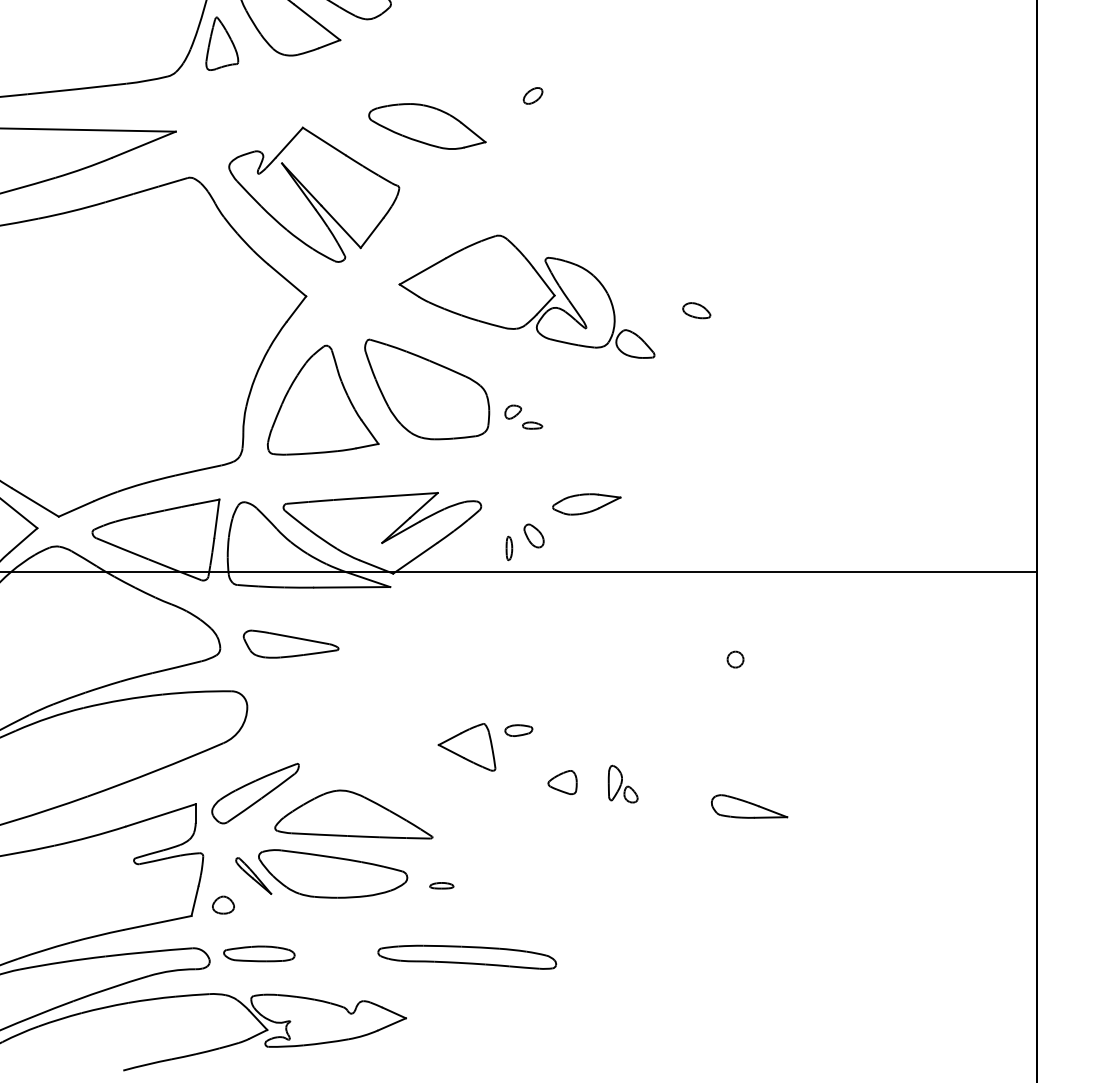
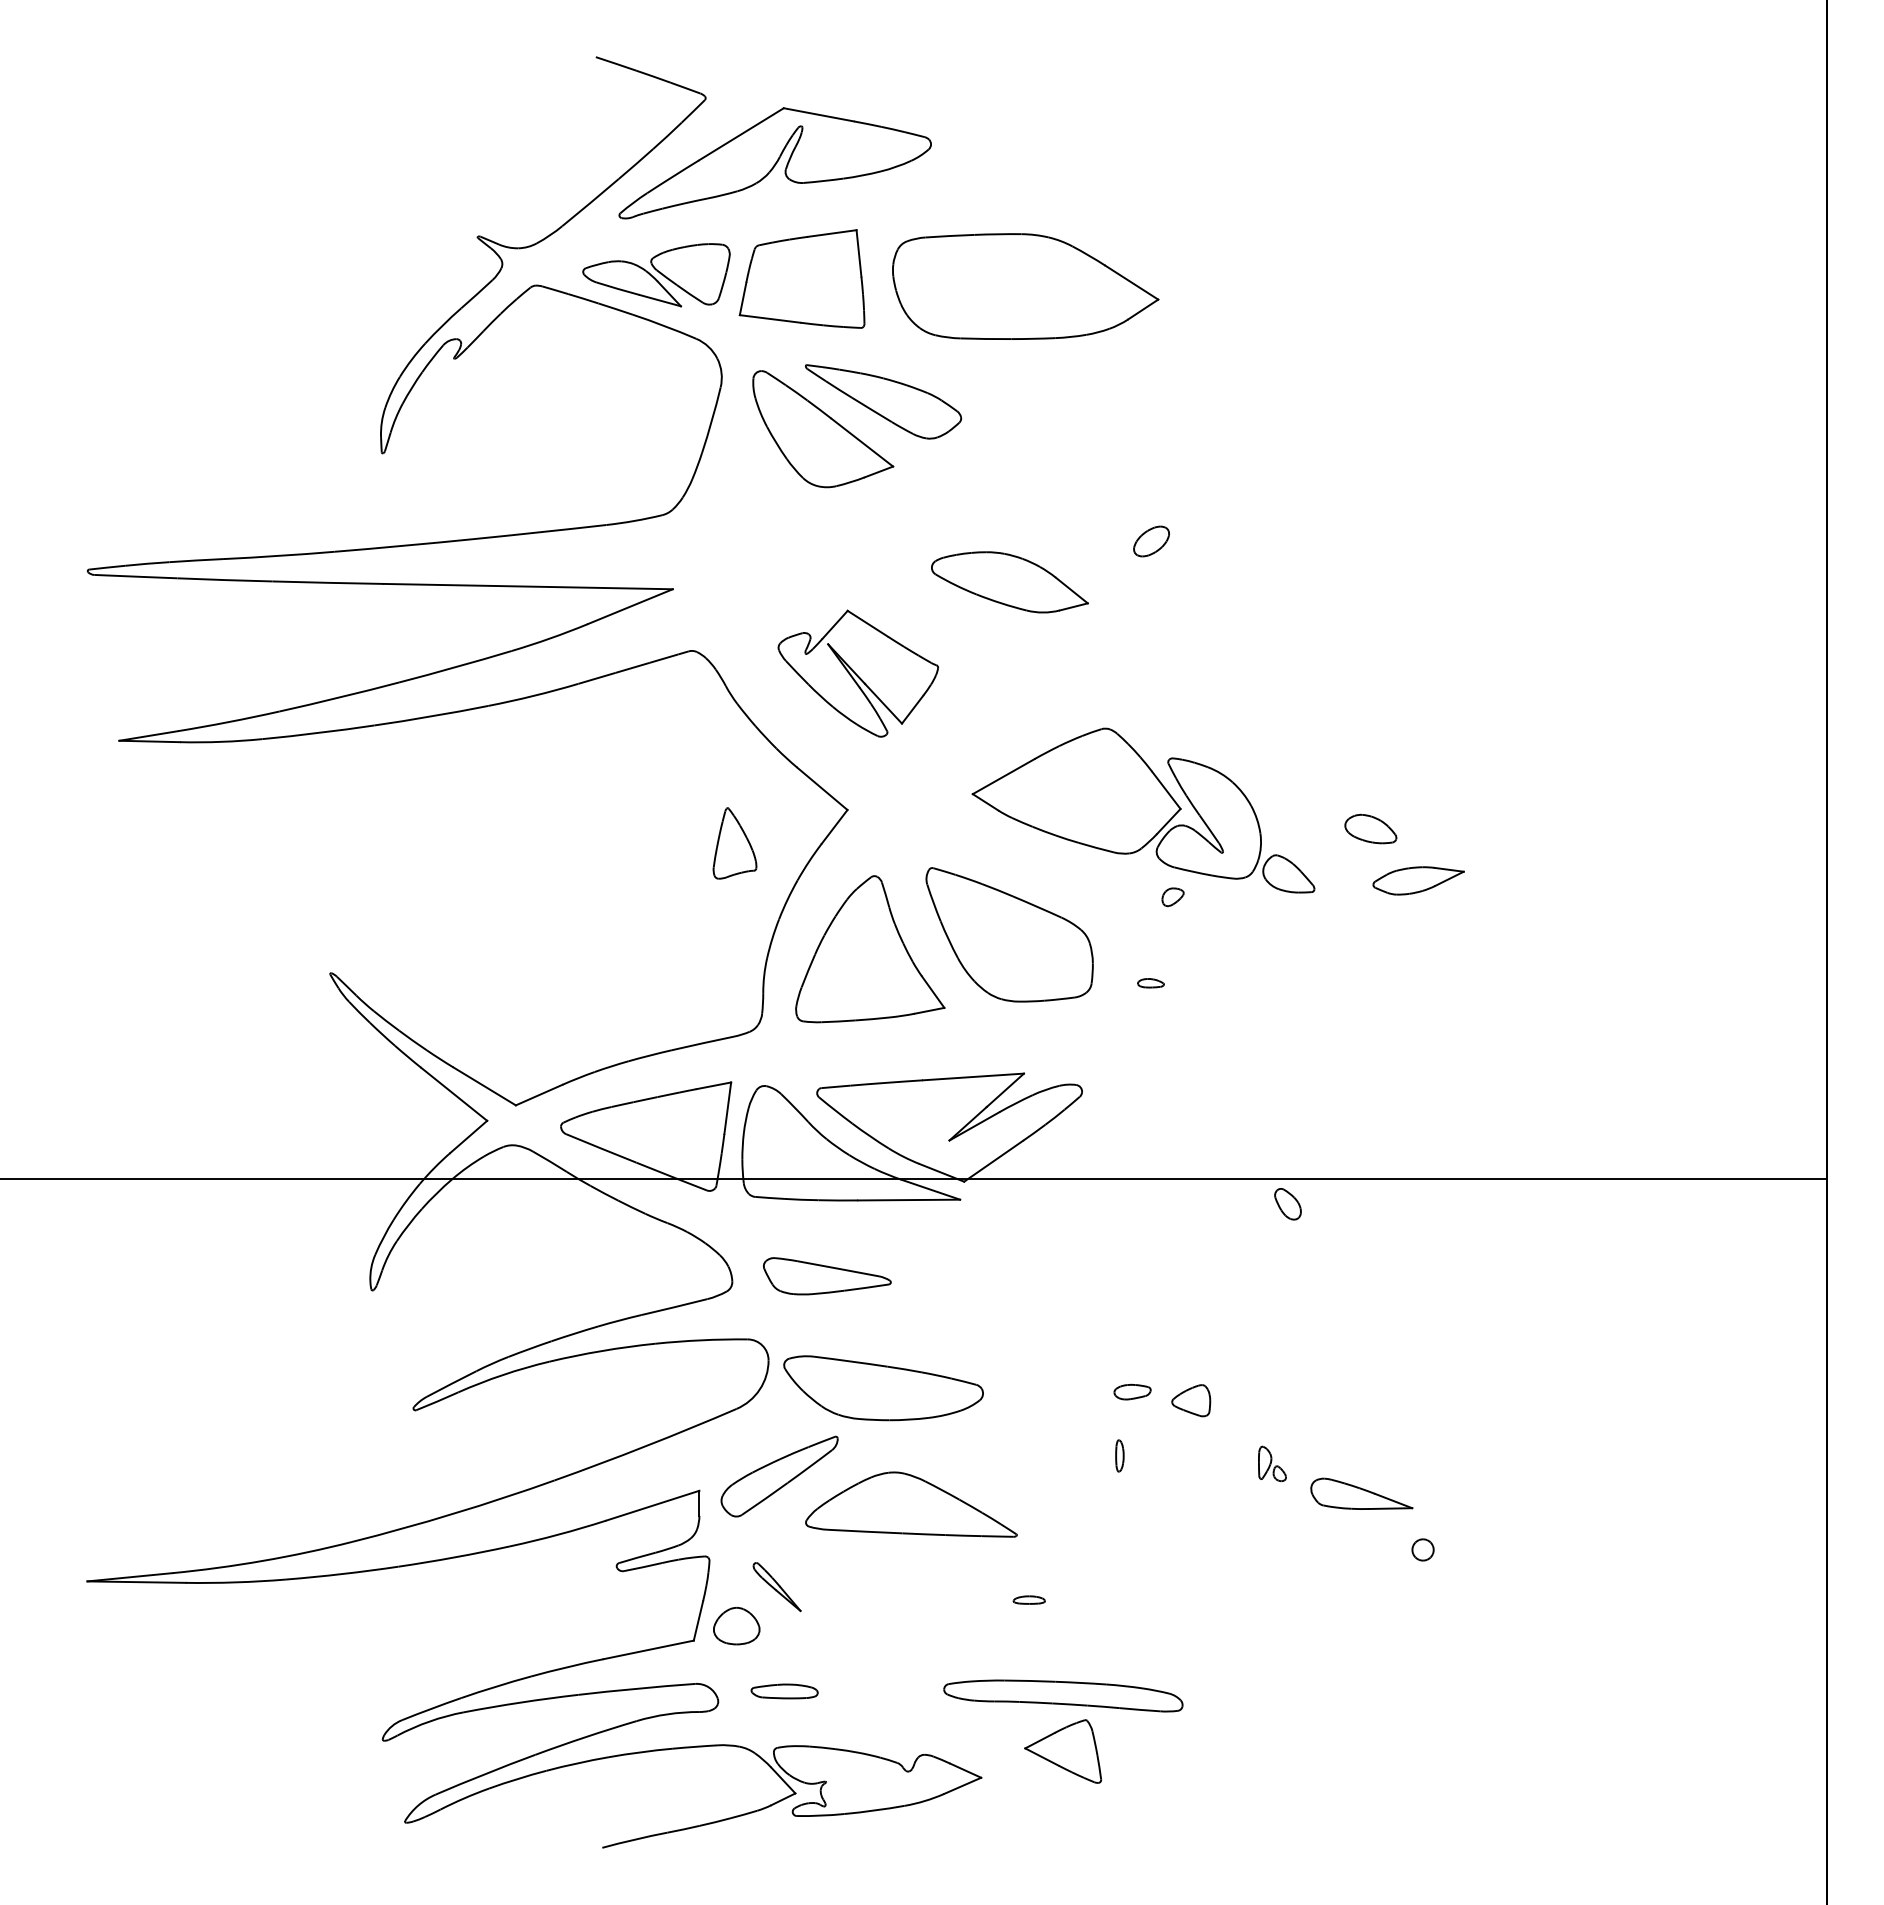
part: (221, 43) -> (734, 843), moved
part: (532, 95) -> (1151, 540), size x1.4
part: (314, 194) -> (858, 673), size x0.7
part: (697, 310) -> (1371, 829), size x1.4
part: (512, 411) -> (1172, 896), moved
part: (586, 504) -> (1418, 880), moved
part: (533, 536) -> (1287, 1204), moved
part: (509, 548) -> (1119, 1455), moved
part: (735, 659) -> (1422, 1549), moved
part: (466, 747) -> (1062, 1751), moved
part: (562, 782) -> (1191, 1400), moved
part: (623, 783) -> (1272, 1463), size x0.7
part: (749, 806) -> (1361, 1493), moved
part: (333, 874) -> (883, 1388), moved
part: (223, 904) -> (736, 1625), size x1.6
part: (259, 953) -> (784, 1691), size x0.7

